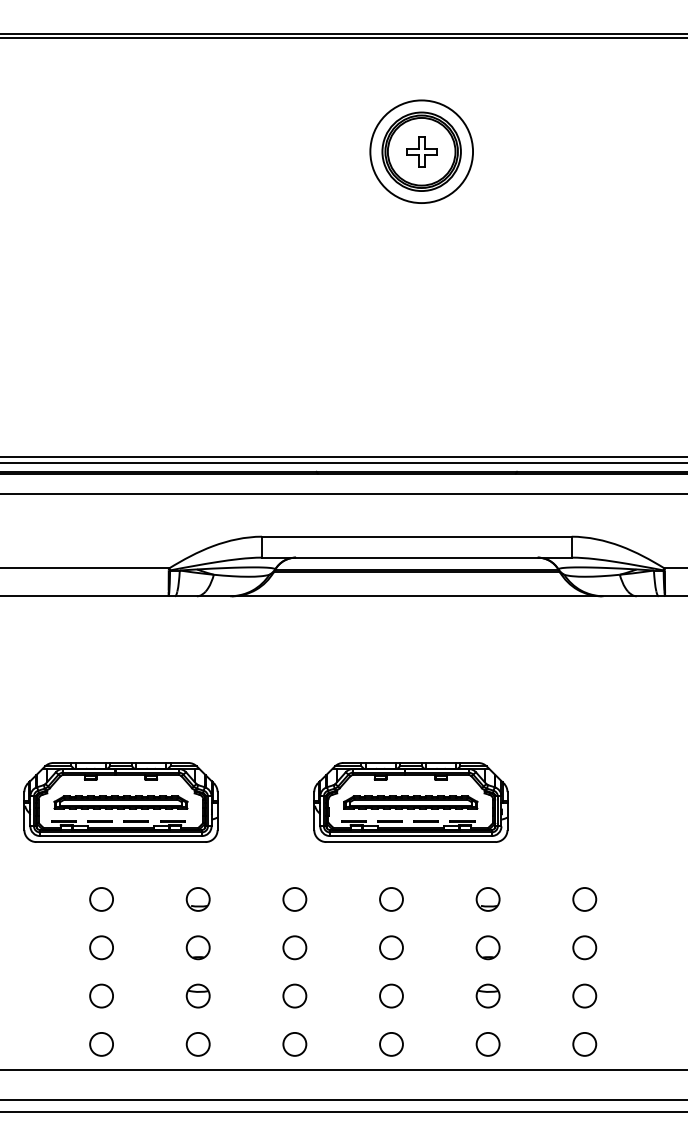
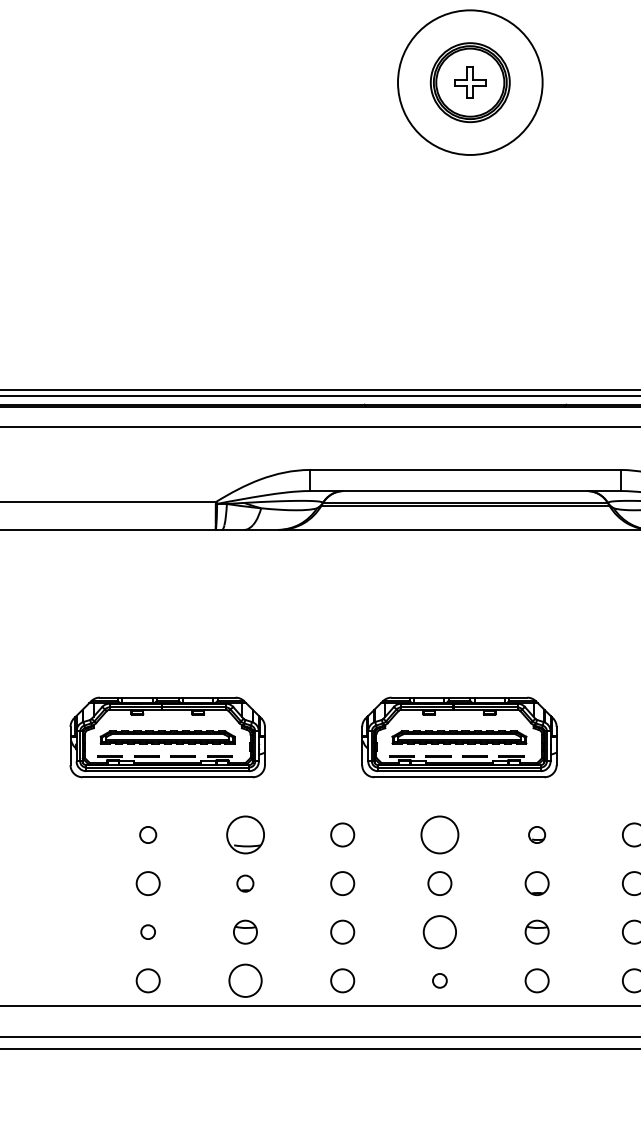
circle: (421, 151) -> (470, 82), size x1.4
circle: (101, 899) -> (148, 835), size x0.7
part: (197, 899) -> (244, 835), size x1.6
circle: (391, 899) -> (439, 835), size x1.6
part: (487, 899) -> (536, 835), size x0.7
part: (197, 947) -> (244, 883), size x0.7
circle: (101, 995) -> (148, 931), size x0.6
circle: (391, 995) -> (439, 931), size x1.4
circle: (197, 1044) -> (244, 980), size x1.4
circle: (391, 1044) -> (439, 980), size x0.6

